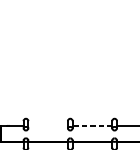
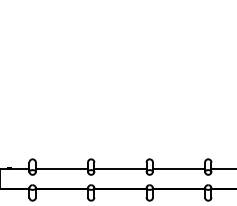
line: (47, 125) -> (61, 168), added
line: (91, 125) -> (119, 168), dashed -> solid

